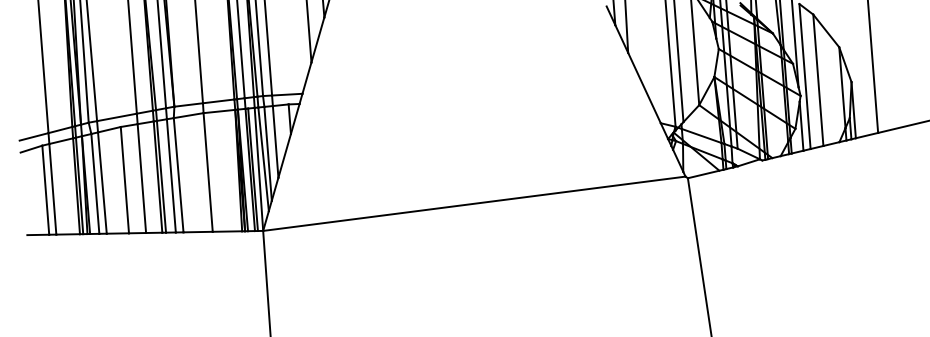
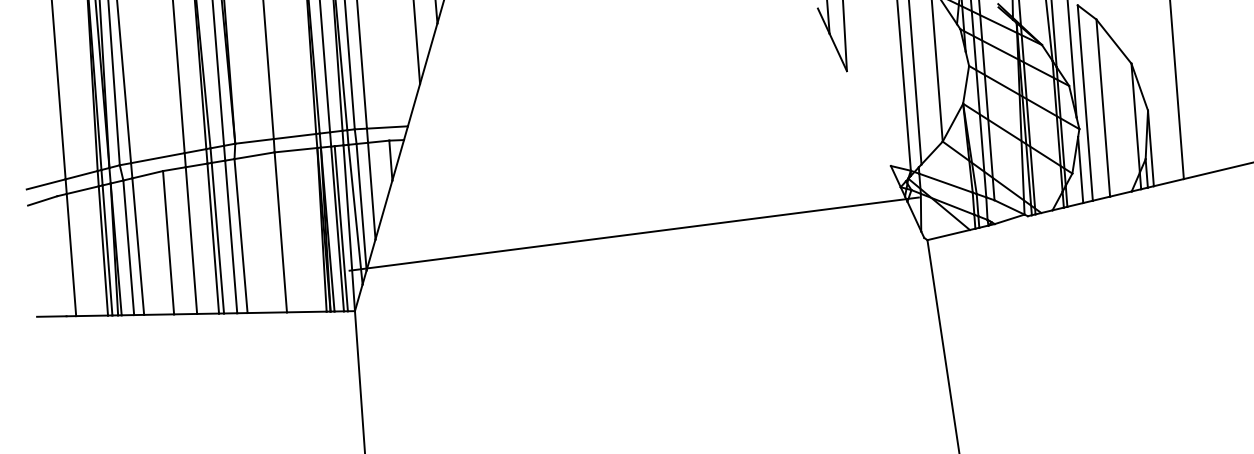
line: (644, 87) -> (868, 117), removed
line: (45, 189) -> (61, 255), removed
line: (474, 203) -> (634, 233), moved

